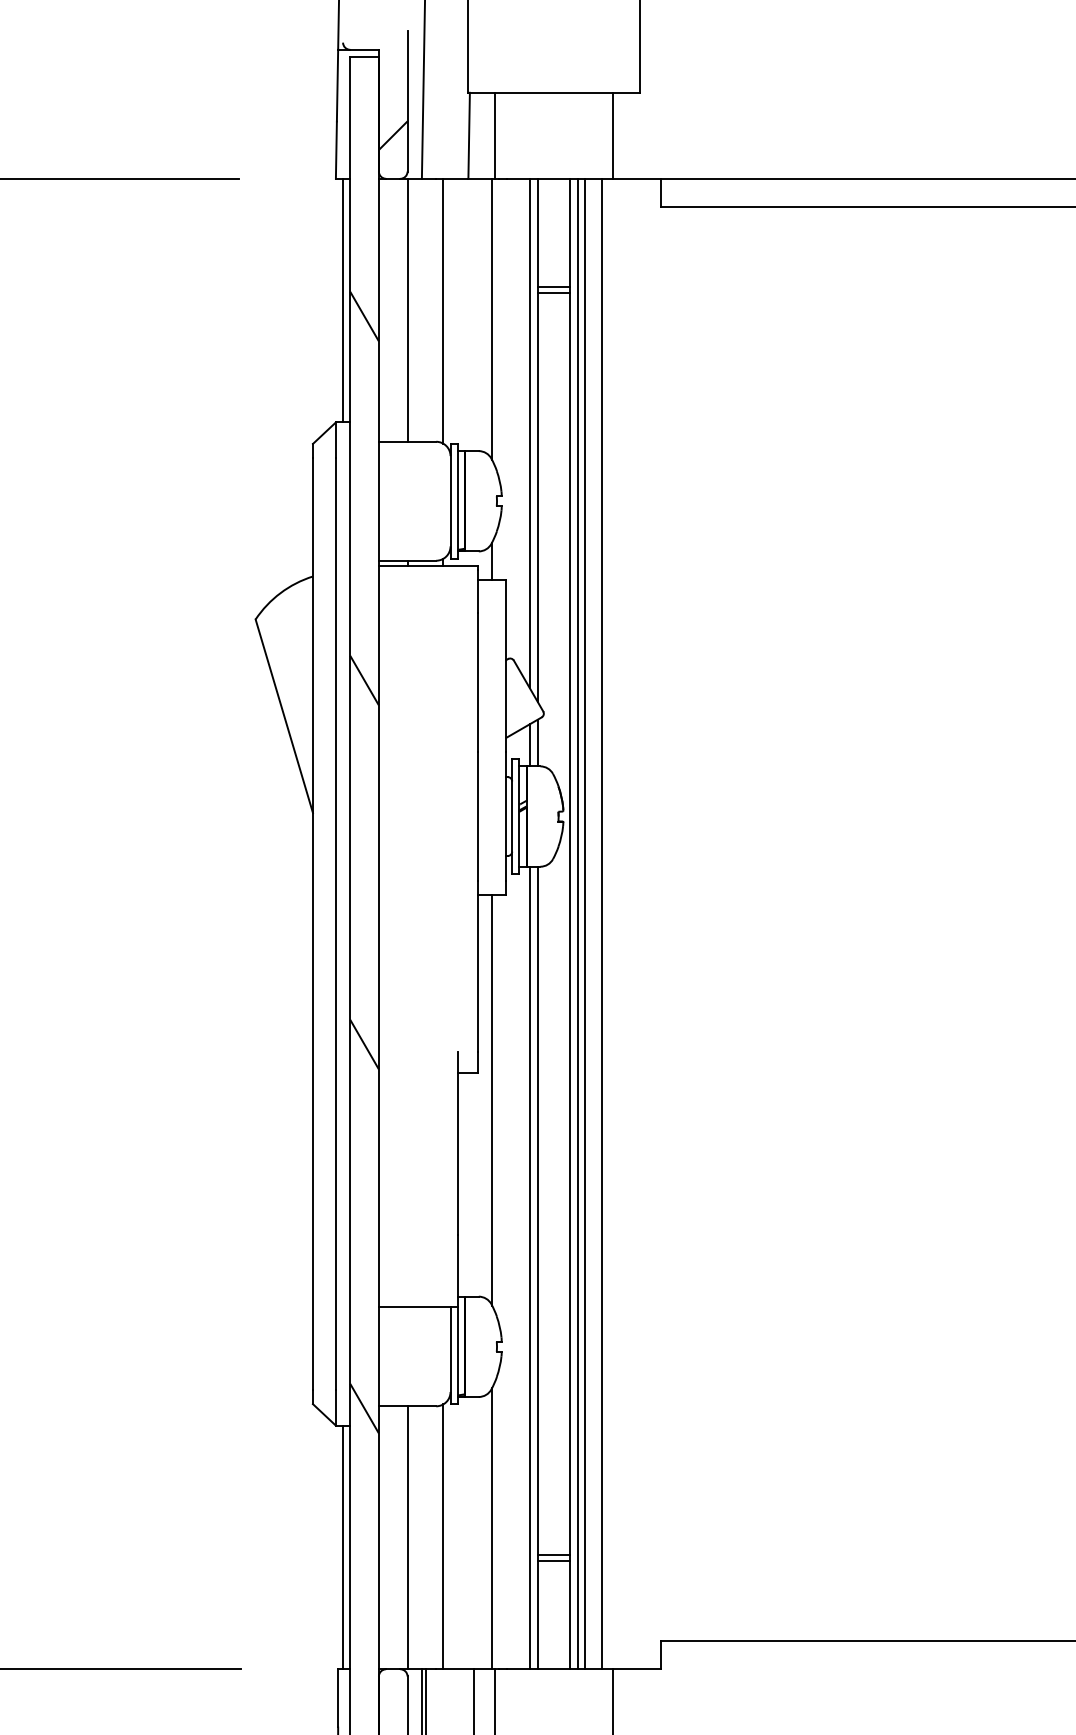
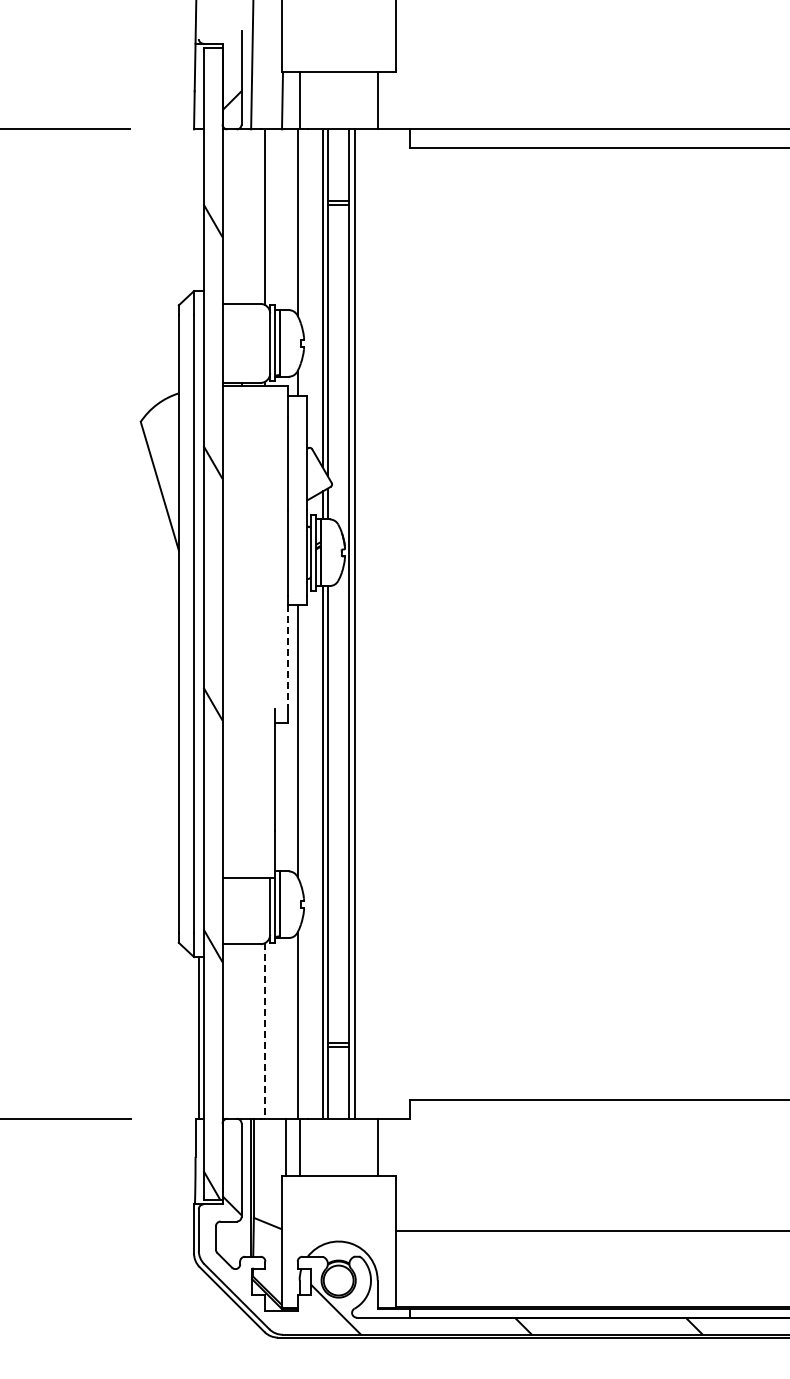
line: (342, 301) -> (198, 210), removed
line: (407, 310) -> (241, 216), removed
line: (585, 923) -> (359, 623), removed
line: (603, 923) -> (371, 623), removed
line: (478, 972) -> (288, 656), solid -> dashed
line: (443, 1536) -> (265, 1030), solid -> dashed
line: (407, 1537) -> (241, 1031), removed

